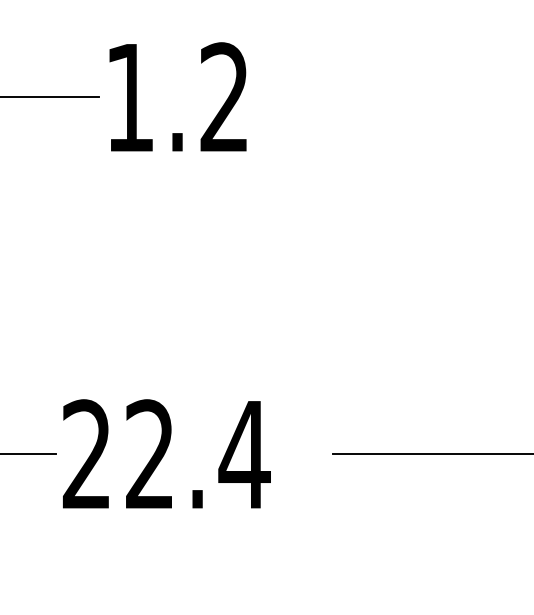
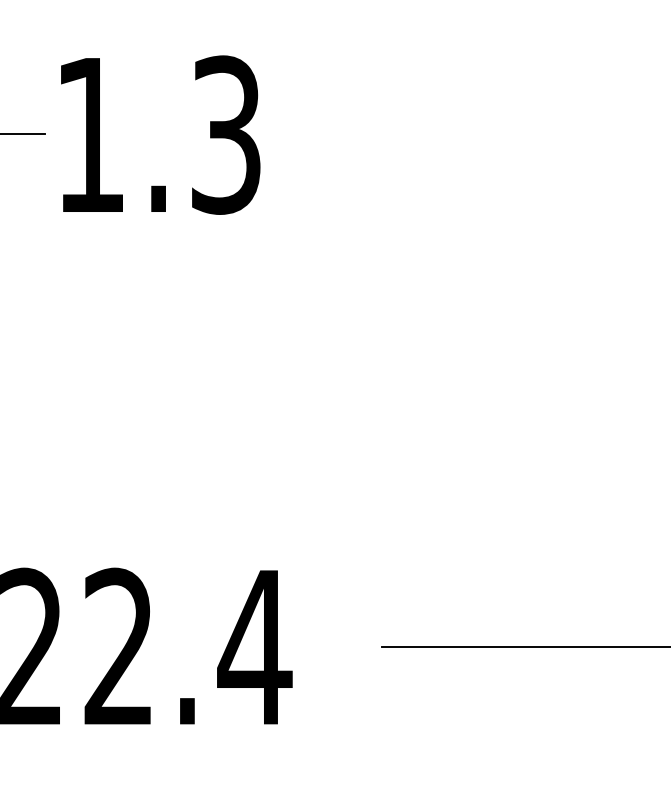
text: (224, 97) -> (225, 134), 1.2 -> 1.3

